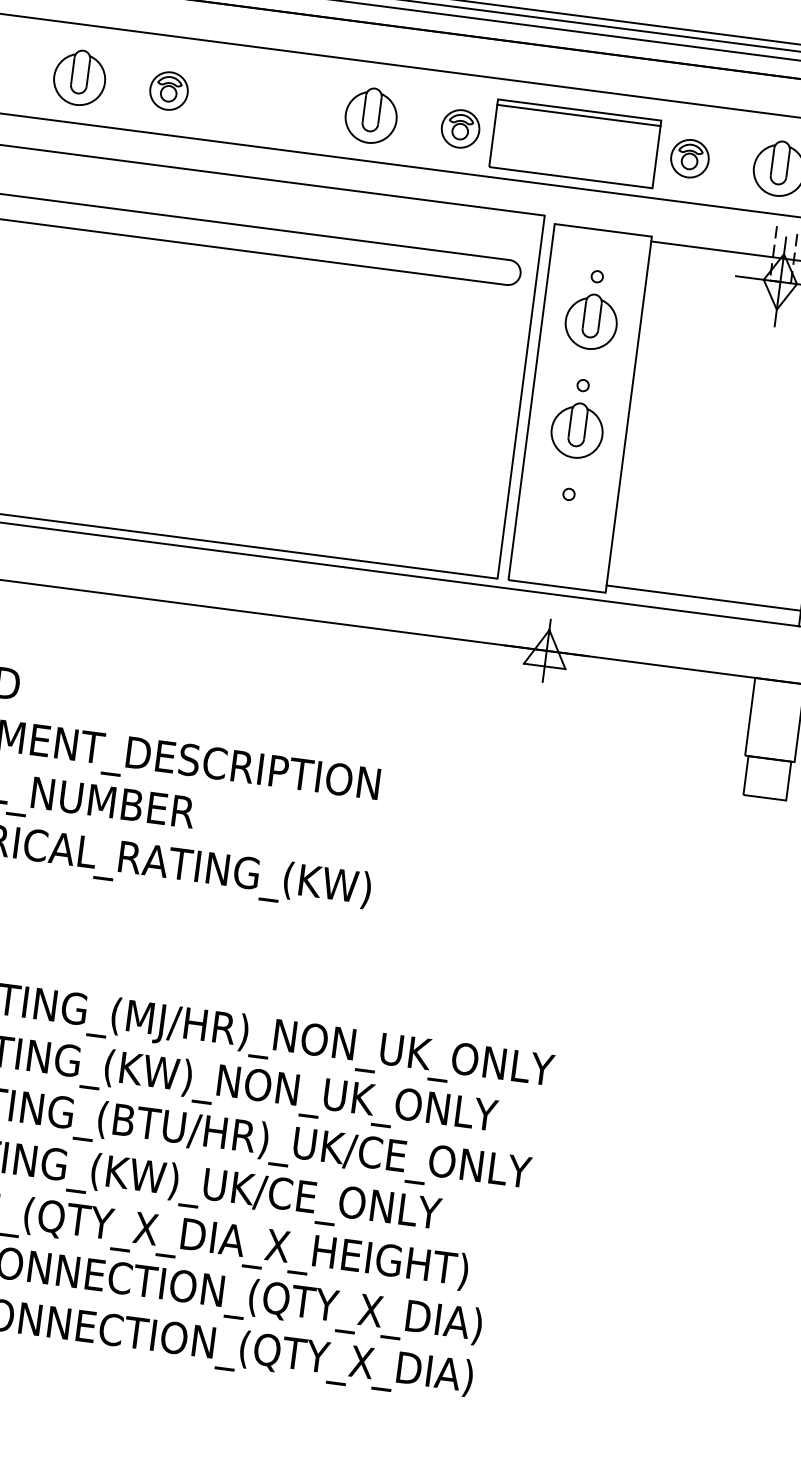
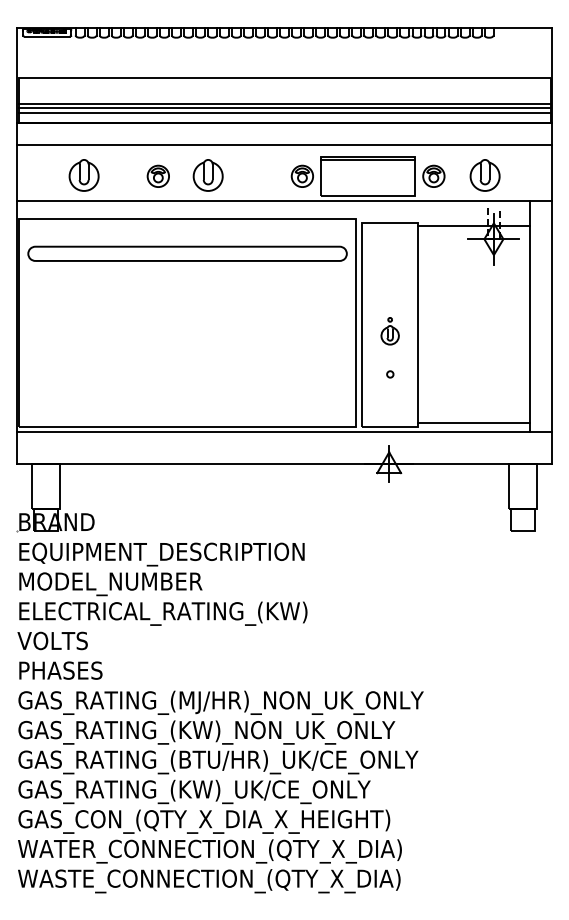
part: (167, 89) -> (157, 175), moved
part: (370, 115) -> (207, 175), moved
part: (591, 309) -> (389, 268), removed
part: (577, 419) -> (389, 331), size x0.6

